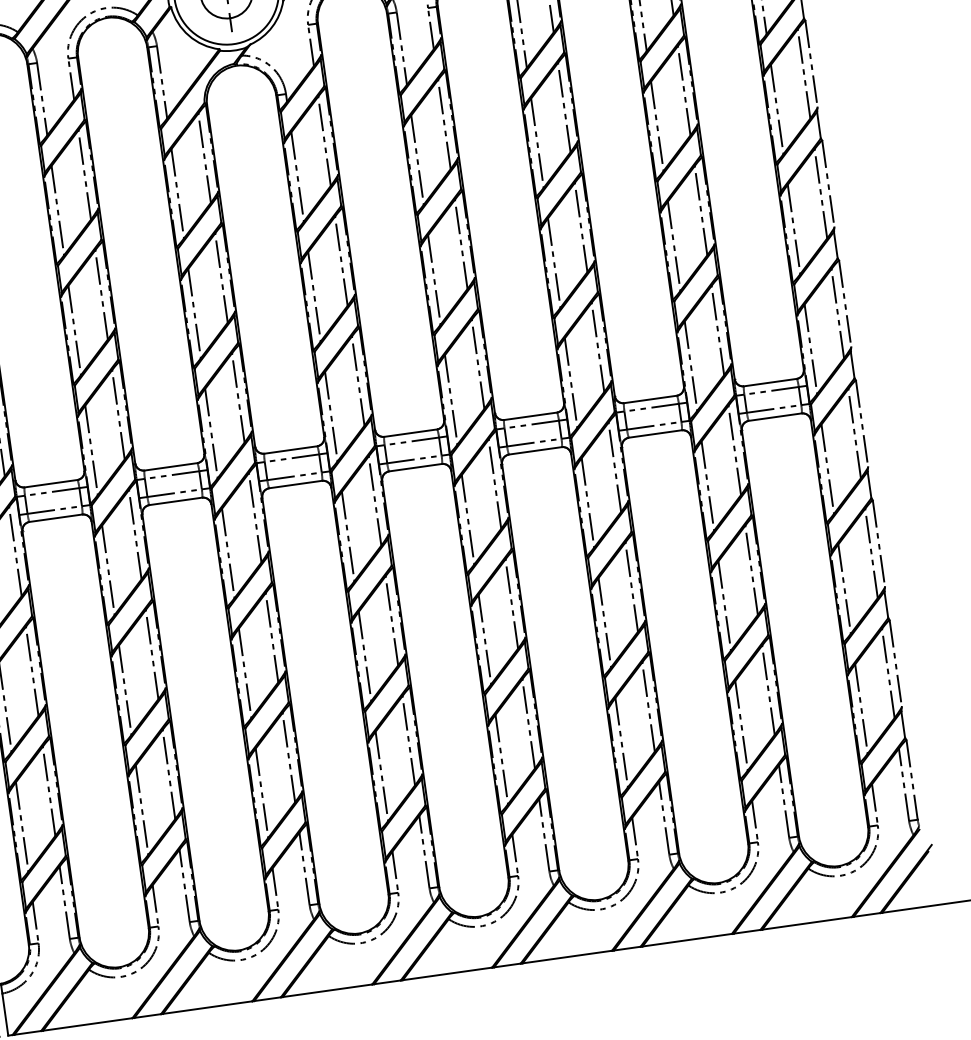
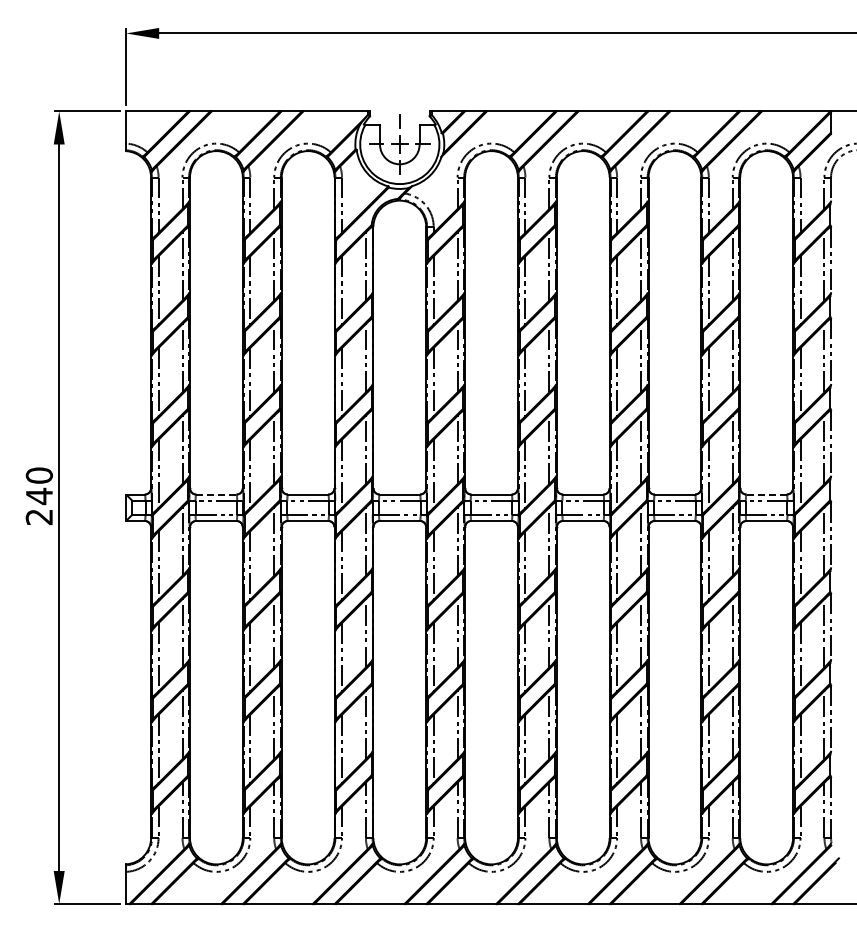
line: (771, 382) -> (767, 494), solid -> dashed
line: (51, 483) -> (216, 494), solid -> dashed

